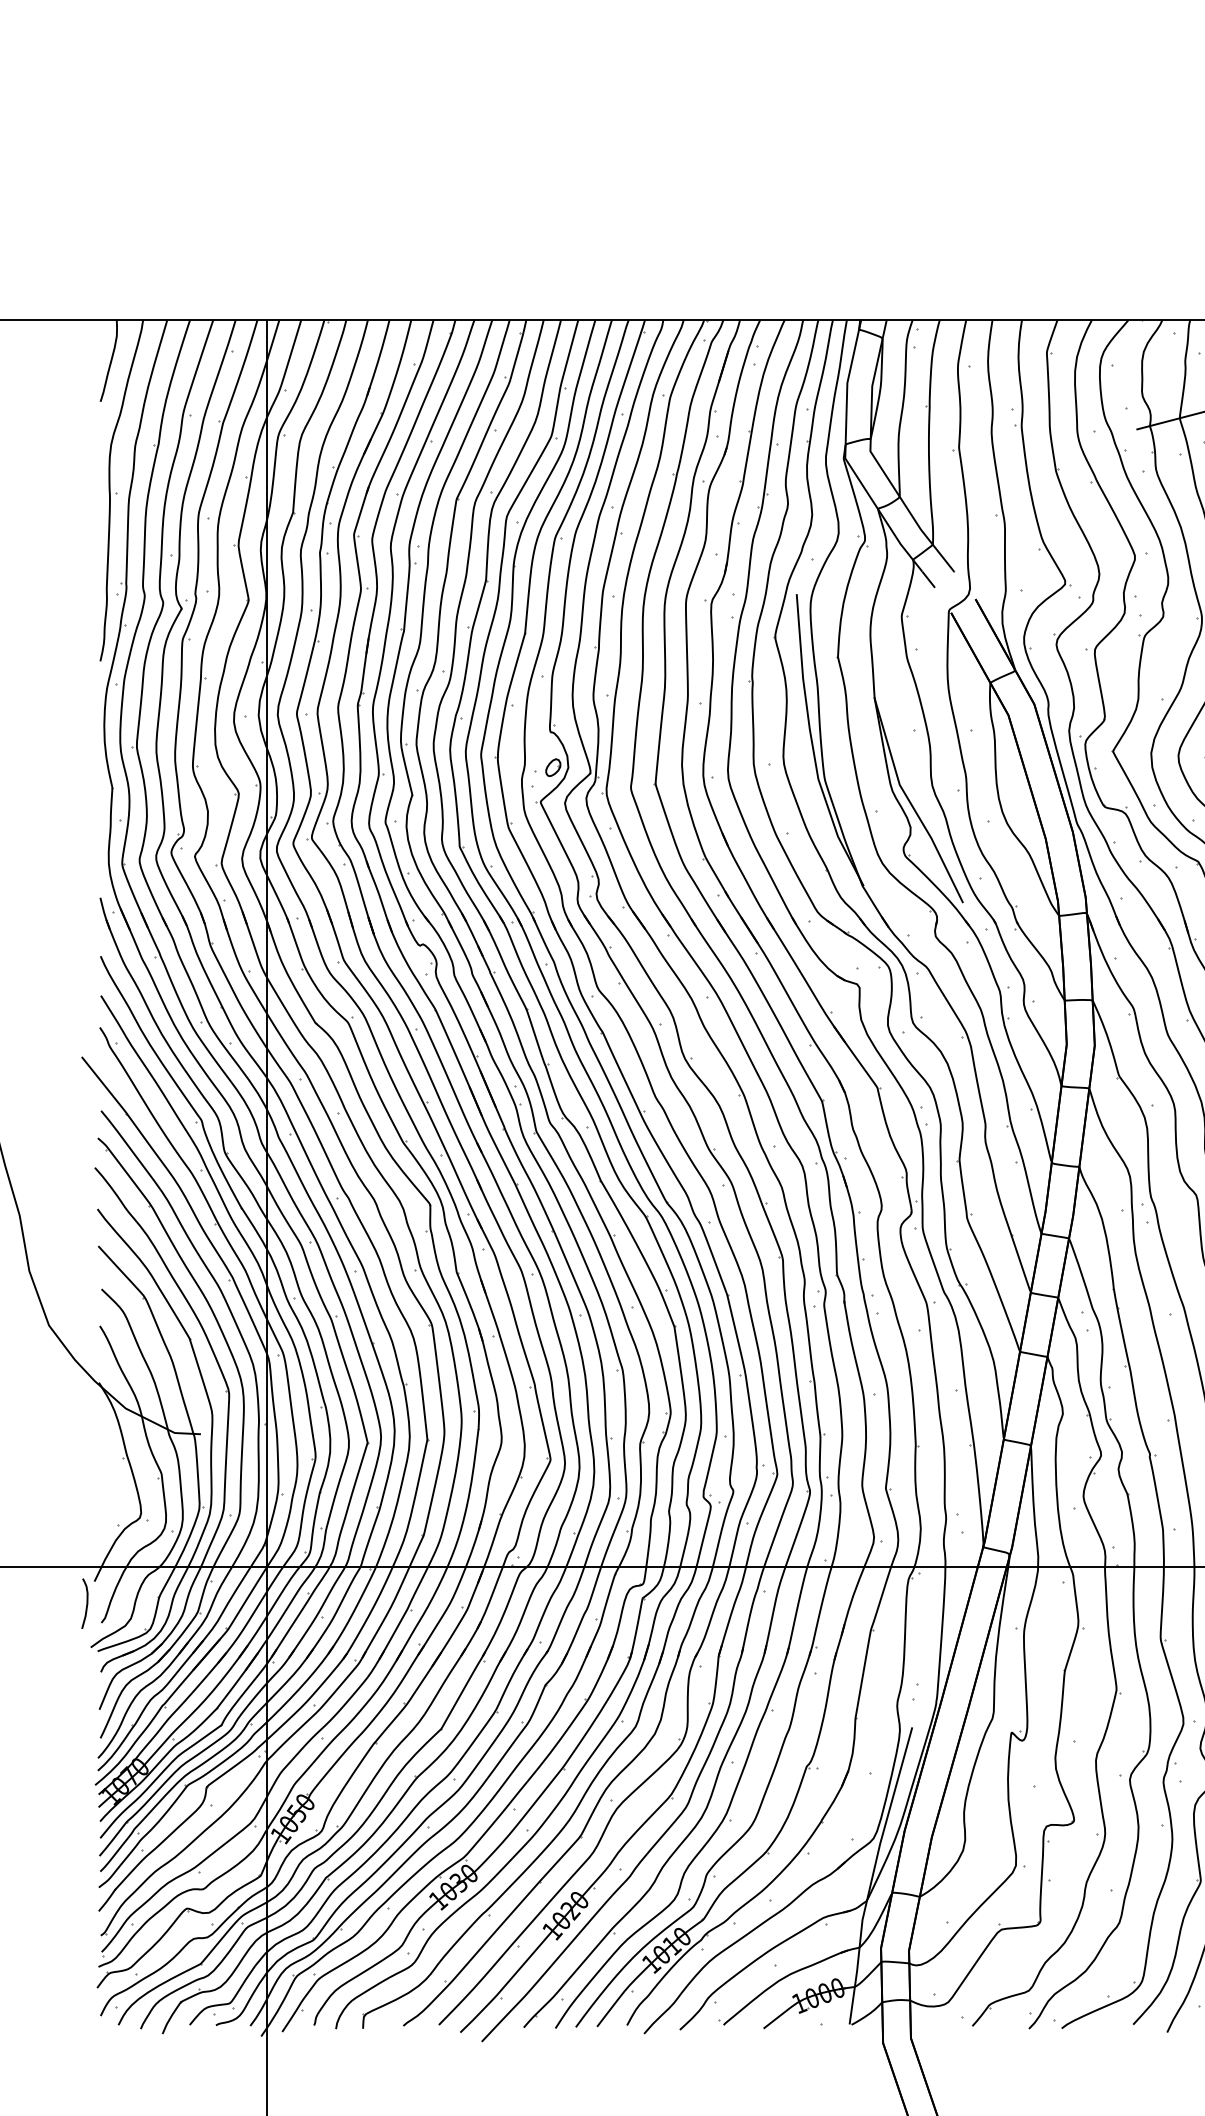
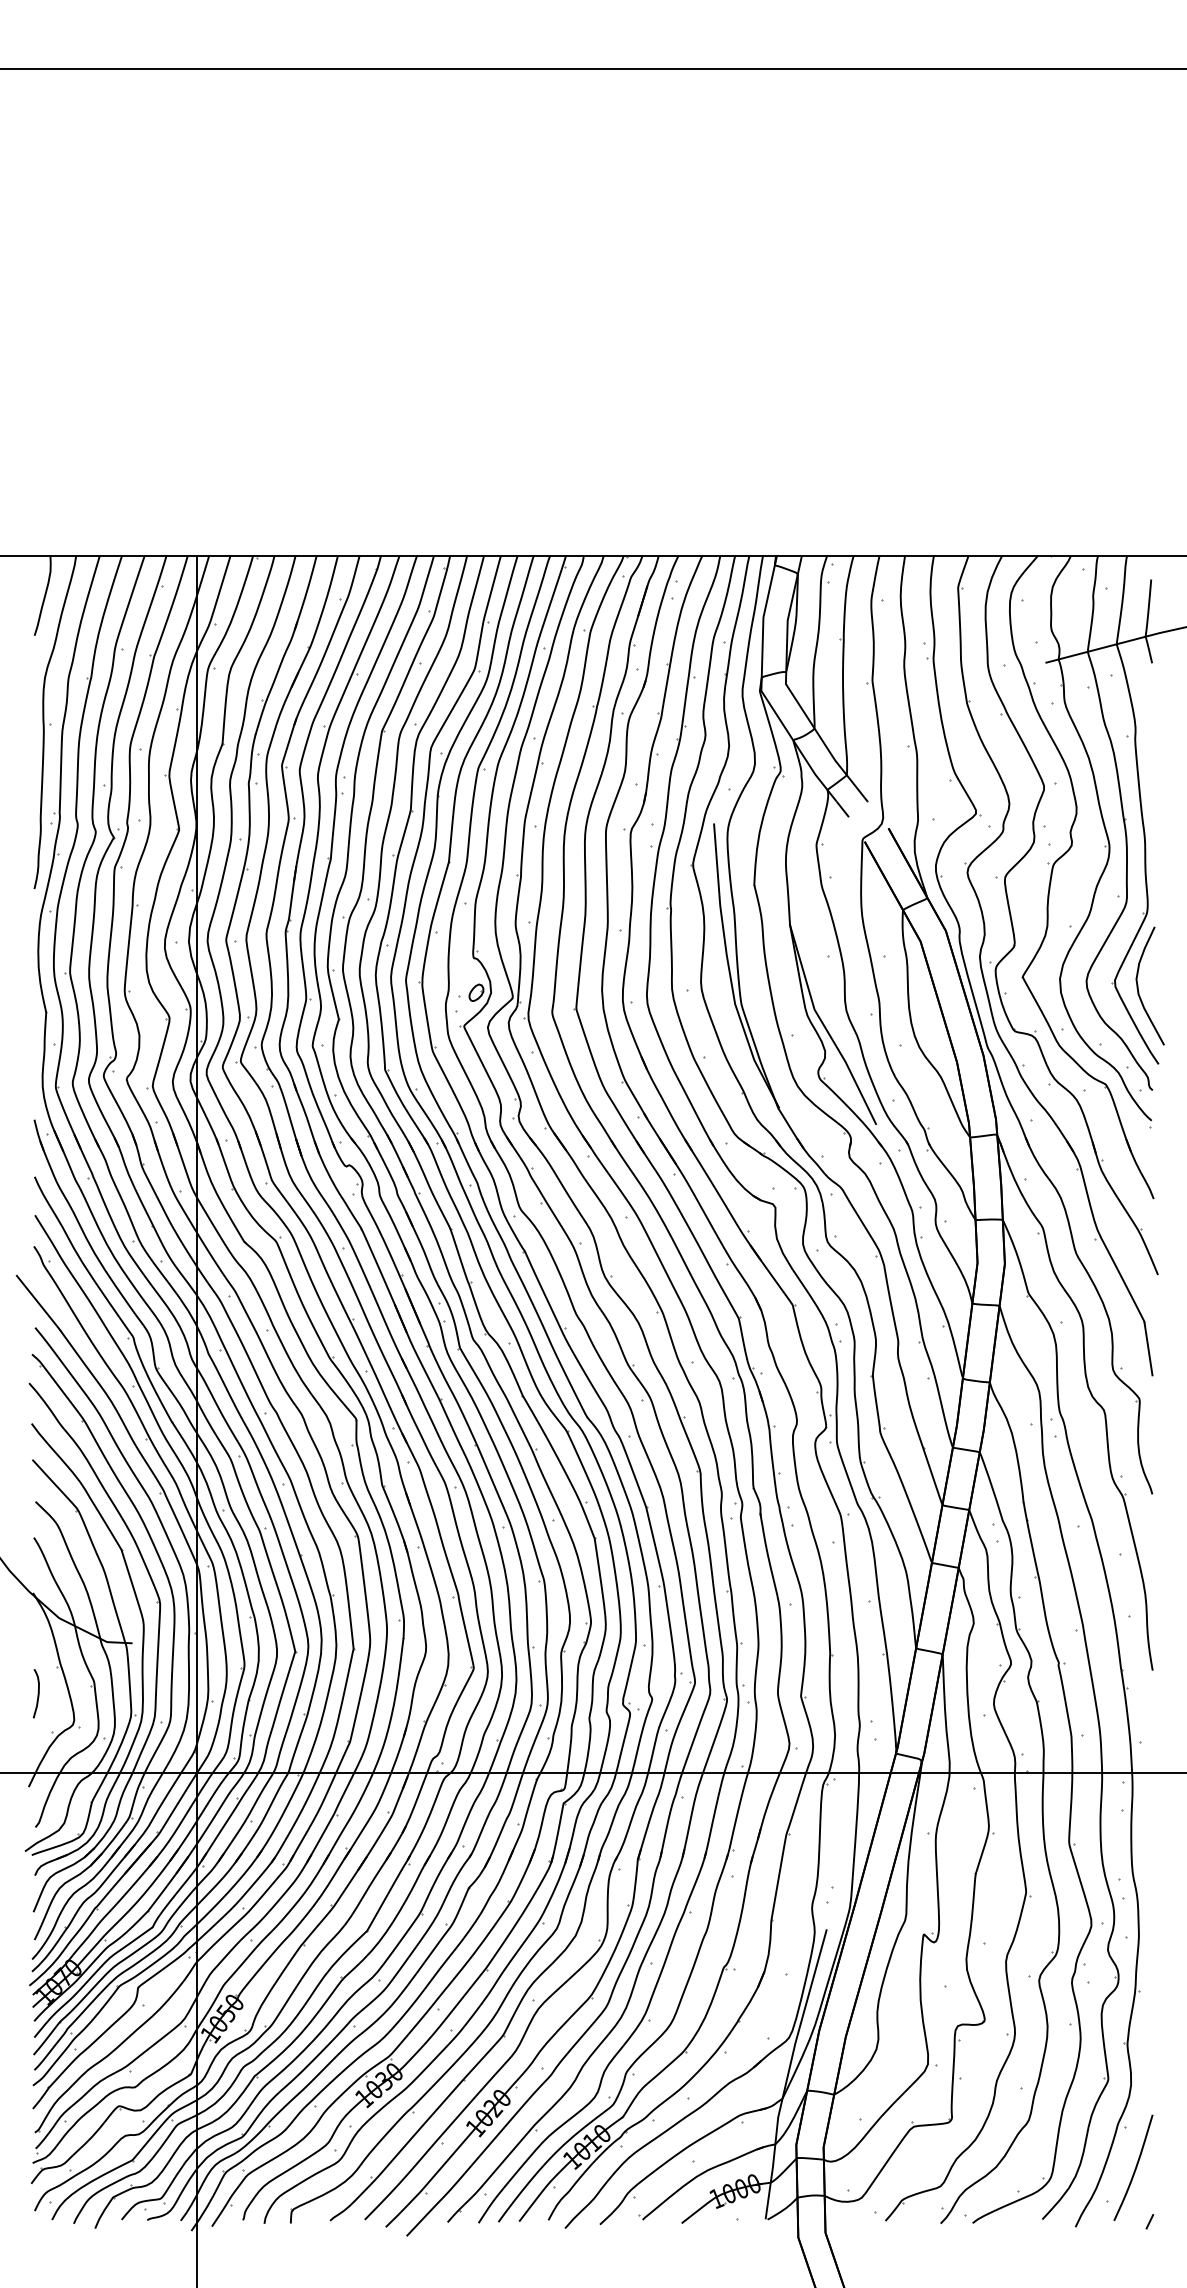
curve: (86, 1603) -> (37, 1693), moved

